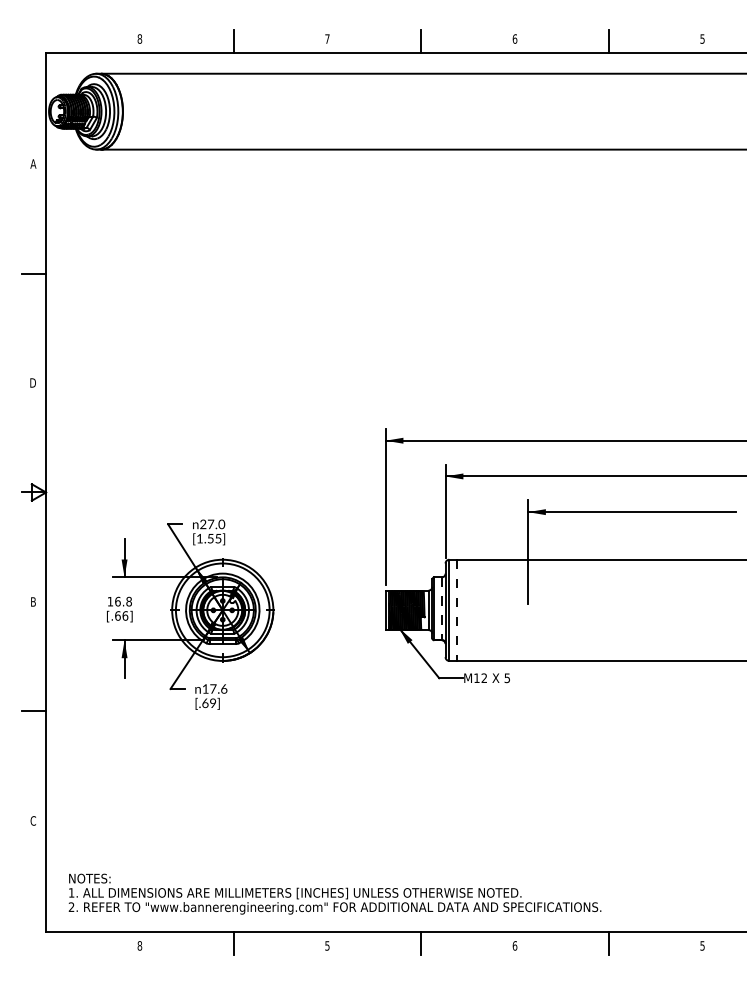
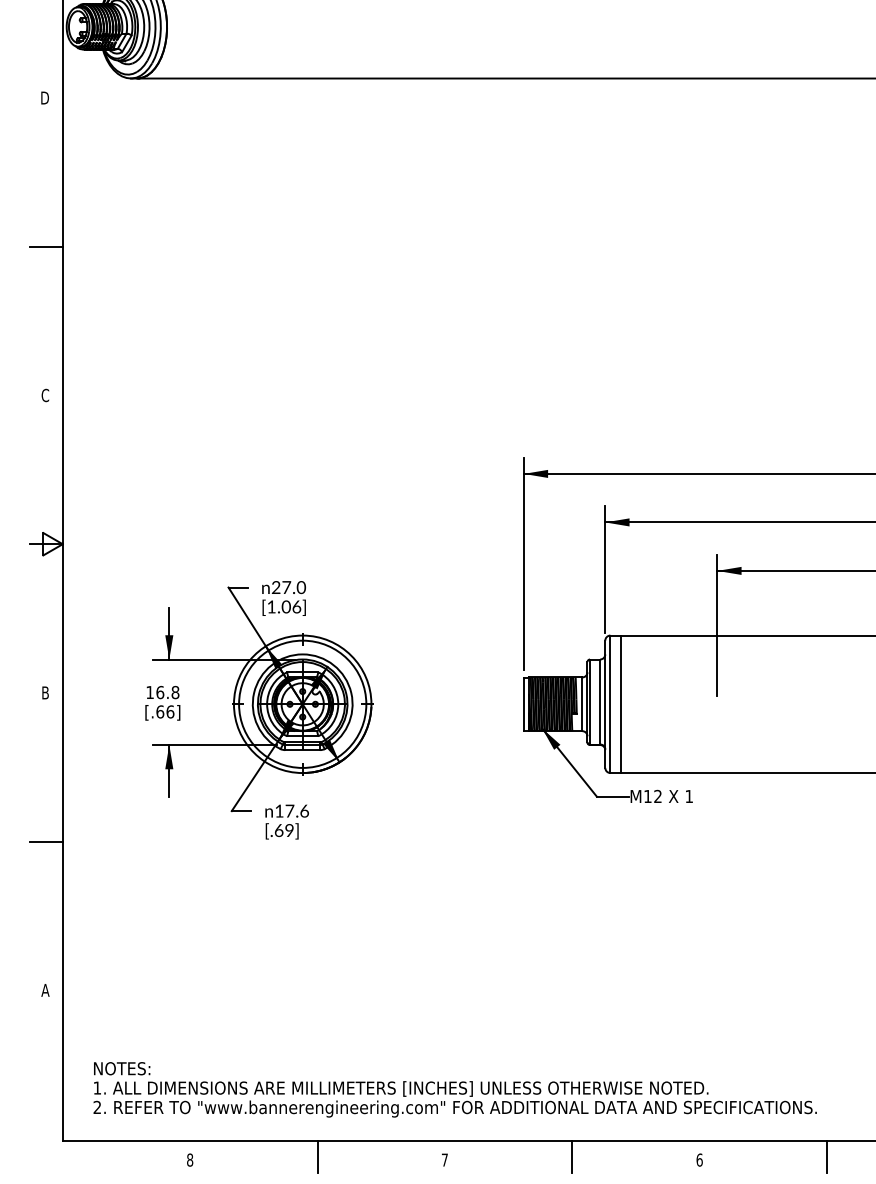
text: (33, 163) -> (45, 97), A -> D
text: (33, 382) -> (45, 394), D -> C
text: (214, 538) -> (291, 606), [1.55] -> [1.06]
line: (441, 609) -> (599, 703), dashed -> solid
line: (456, 610) -> (620, 704), dashed -> solid
text: (506, 678) -> (688, 796), 5 -> 1
text: (33, 820) -> (45, 989), C -> A
text: (327, 945) -> (444, 1159), 5 -> 7

